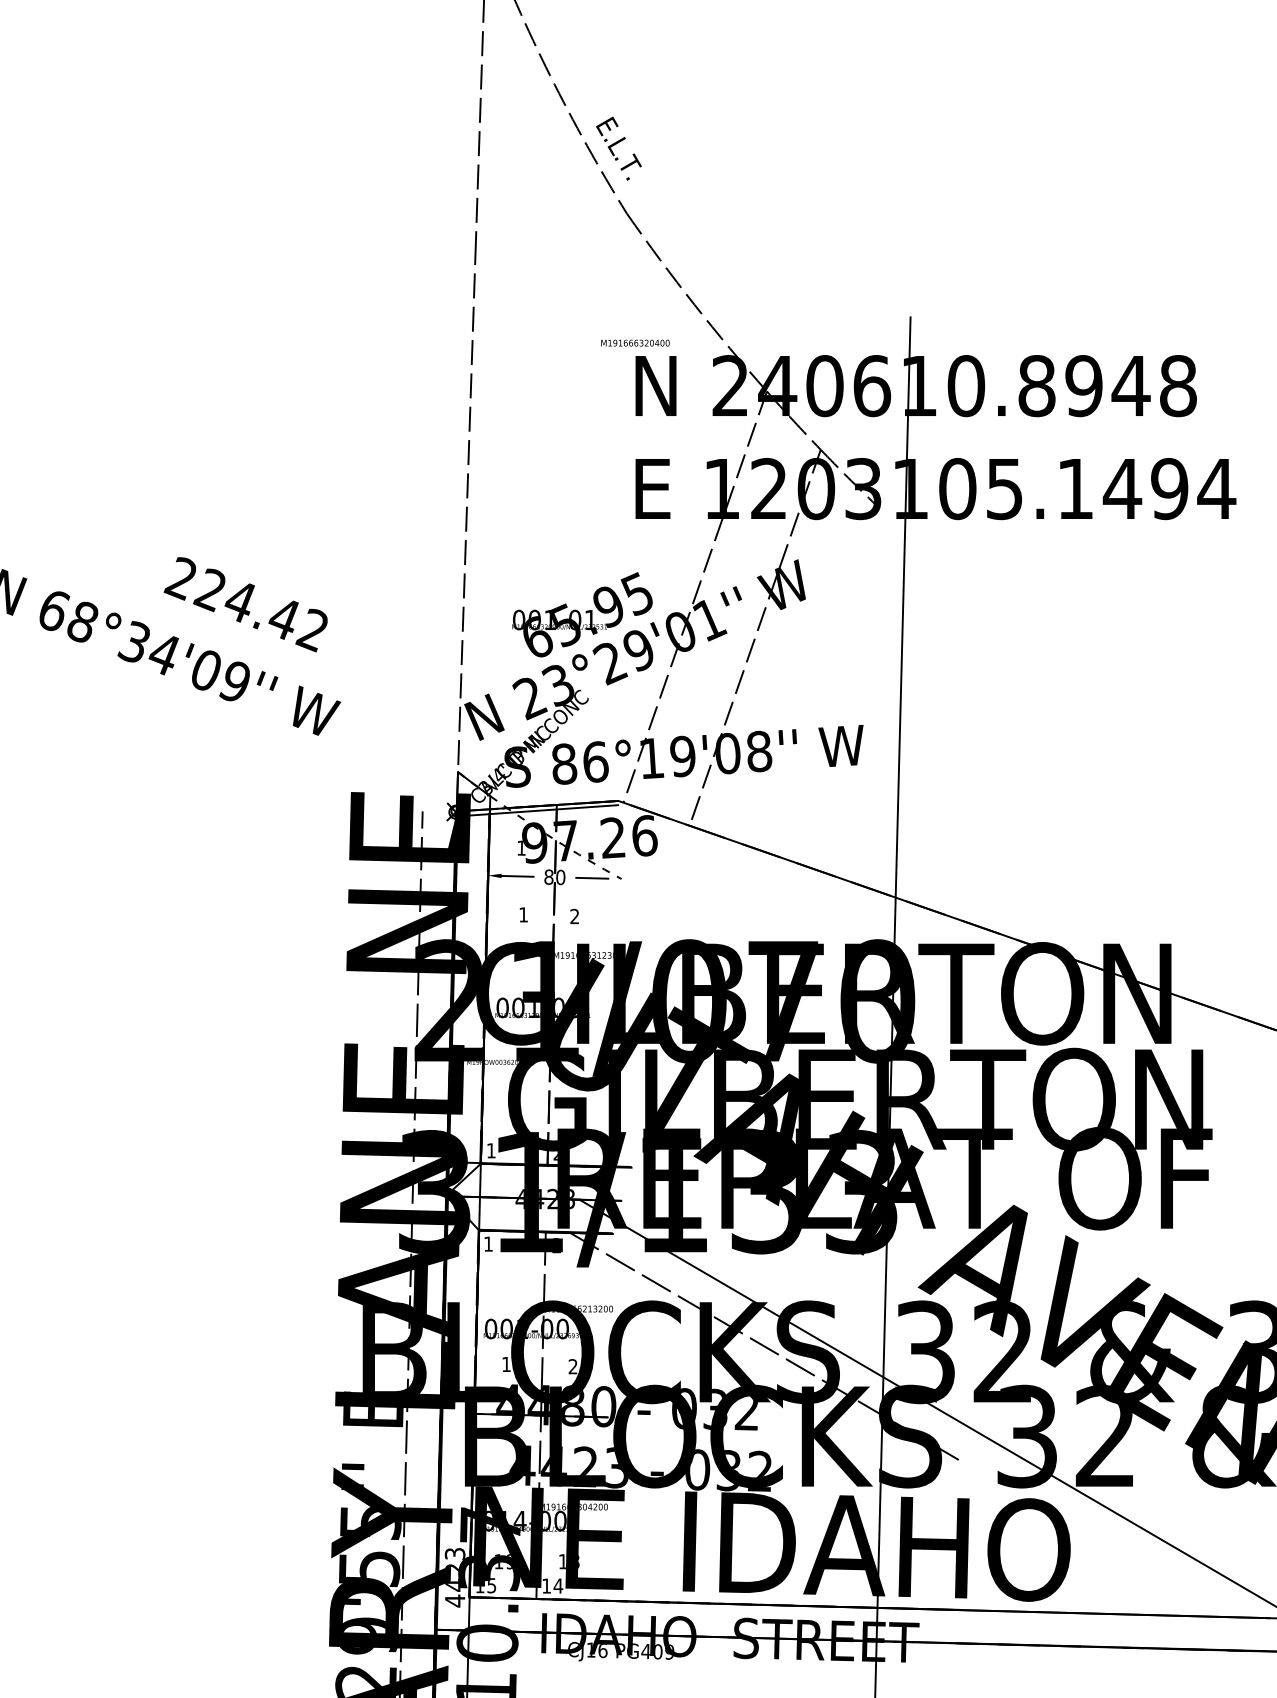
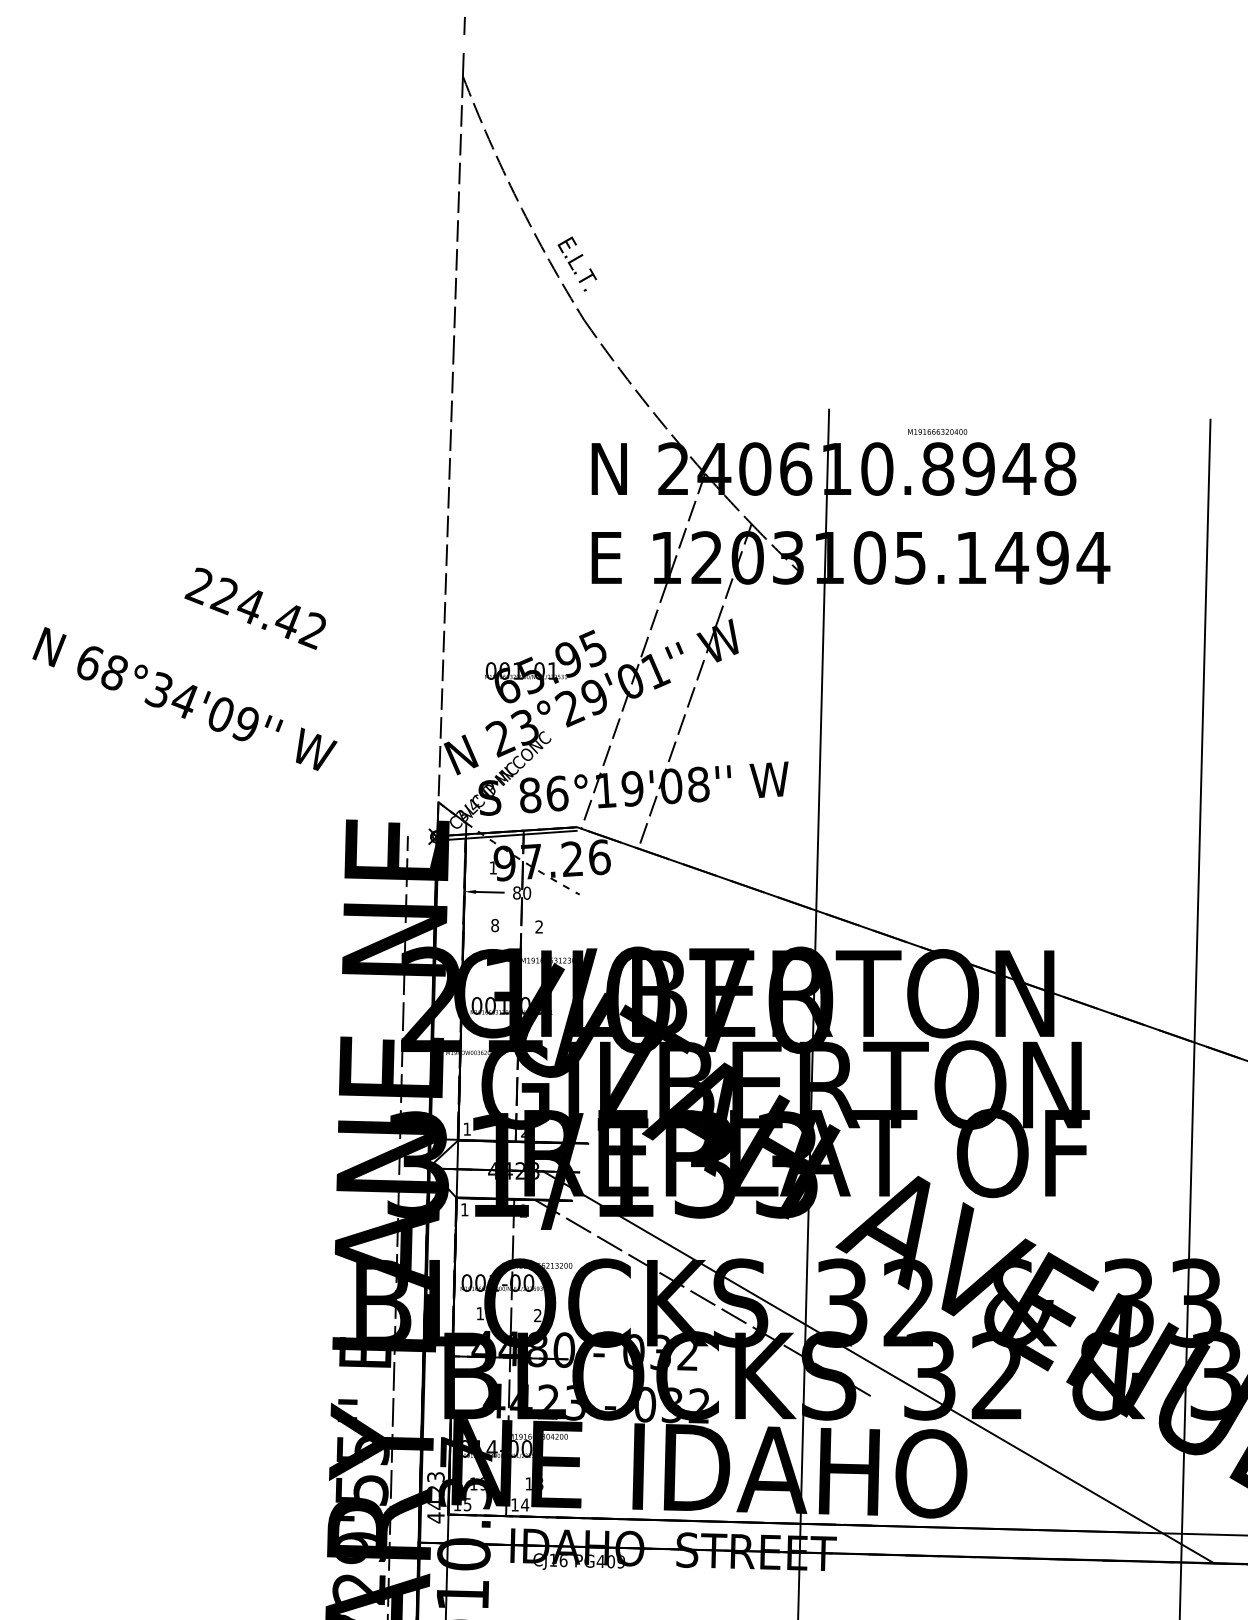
text: (635, 342) -> (937, 431), moved
text: (244, 604) -> (254, 608), moved
line: (592, 877) -> (554, 893), removed
text: (524, 914) -> (495, 925), 1 -> 8

